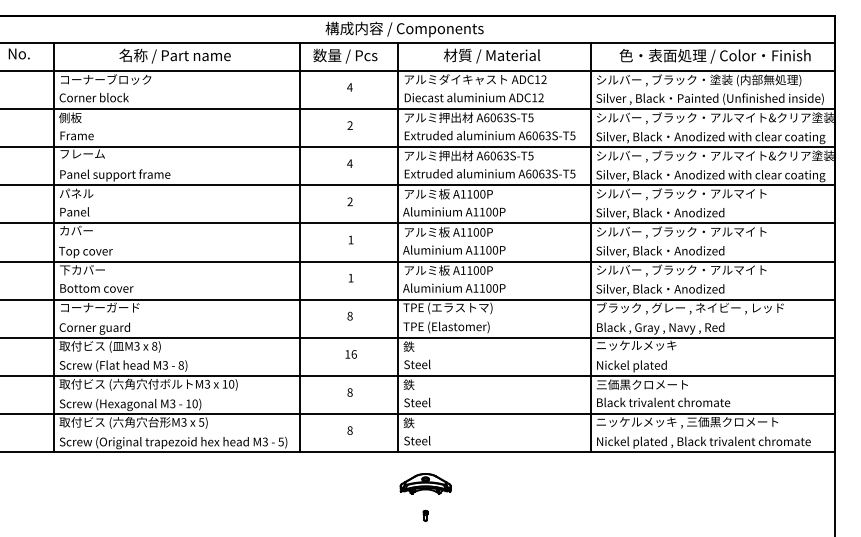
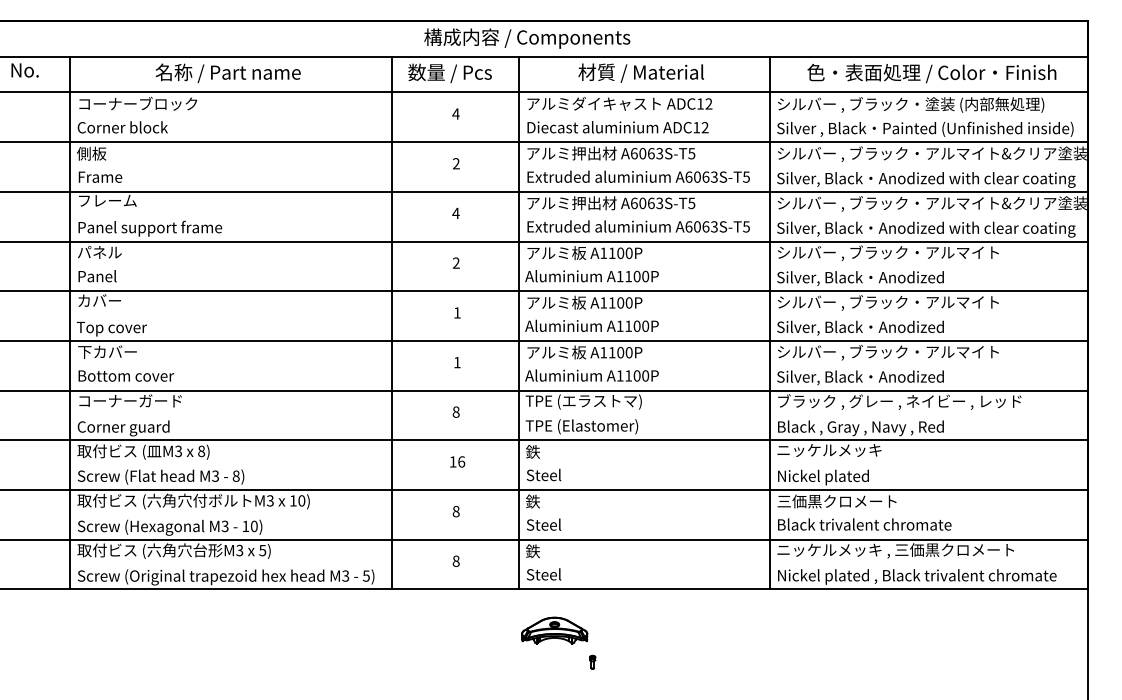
part: (425, 515) -> (592, 661), moved

